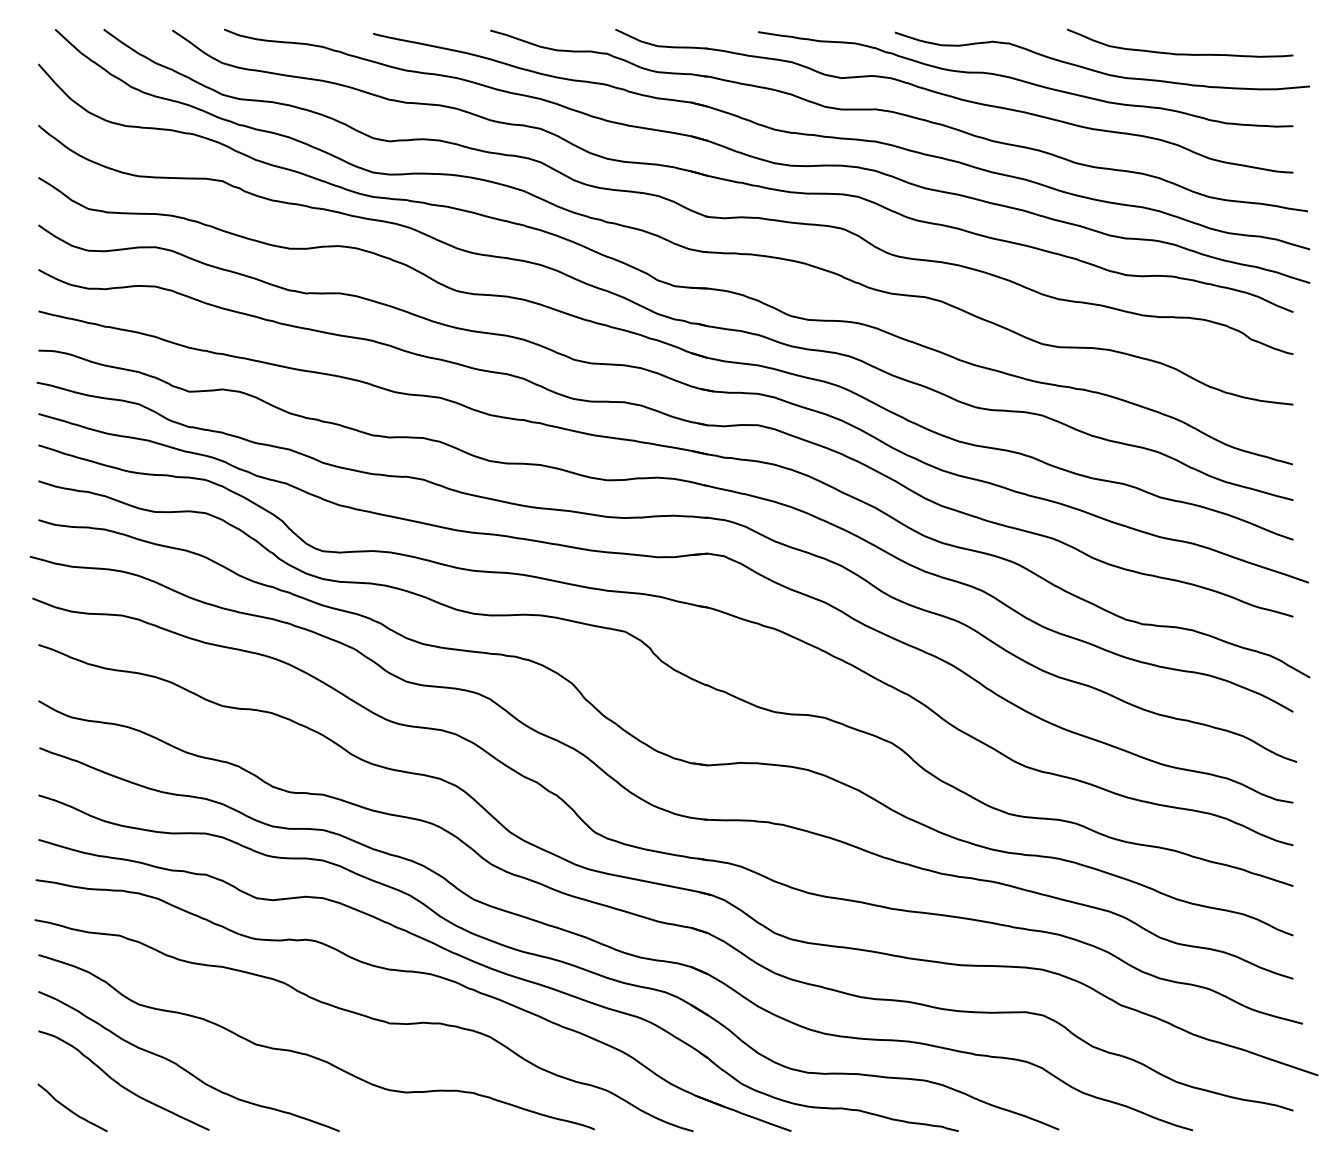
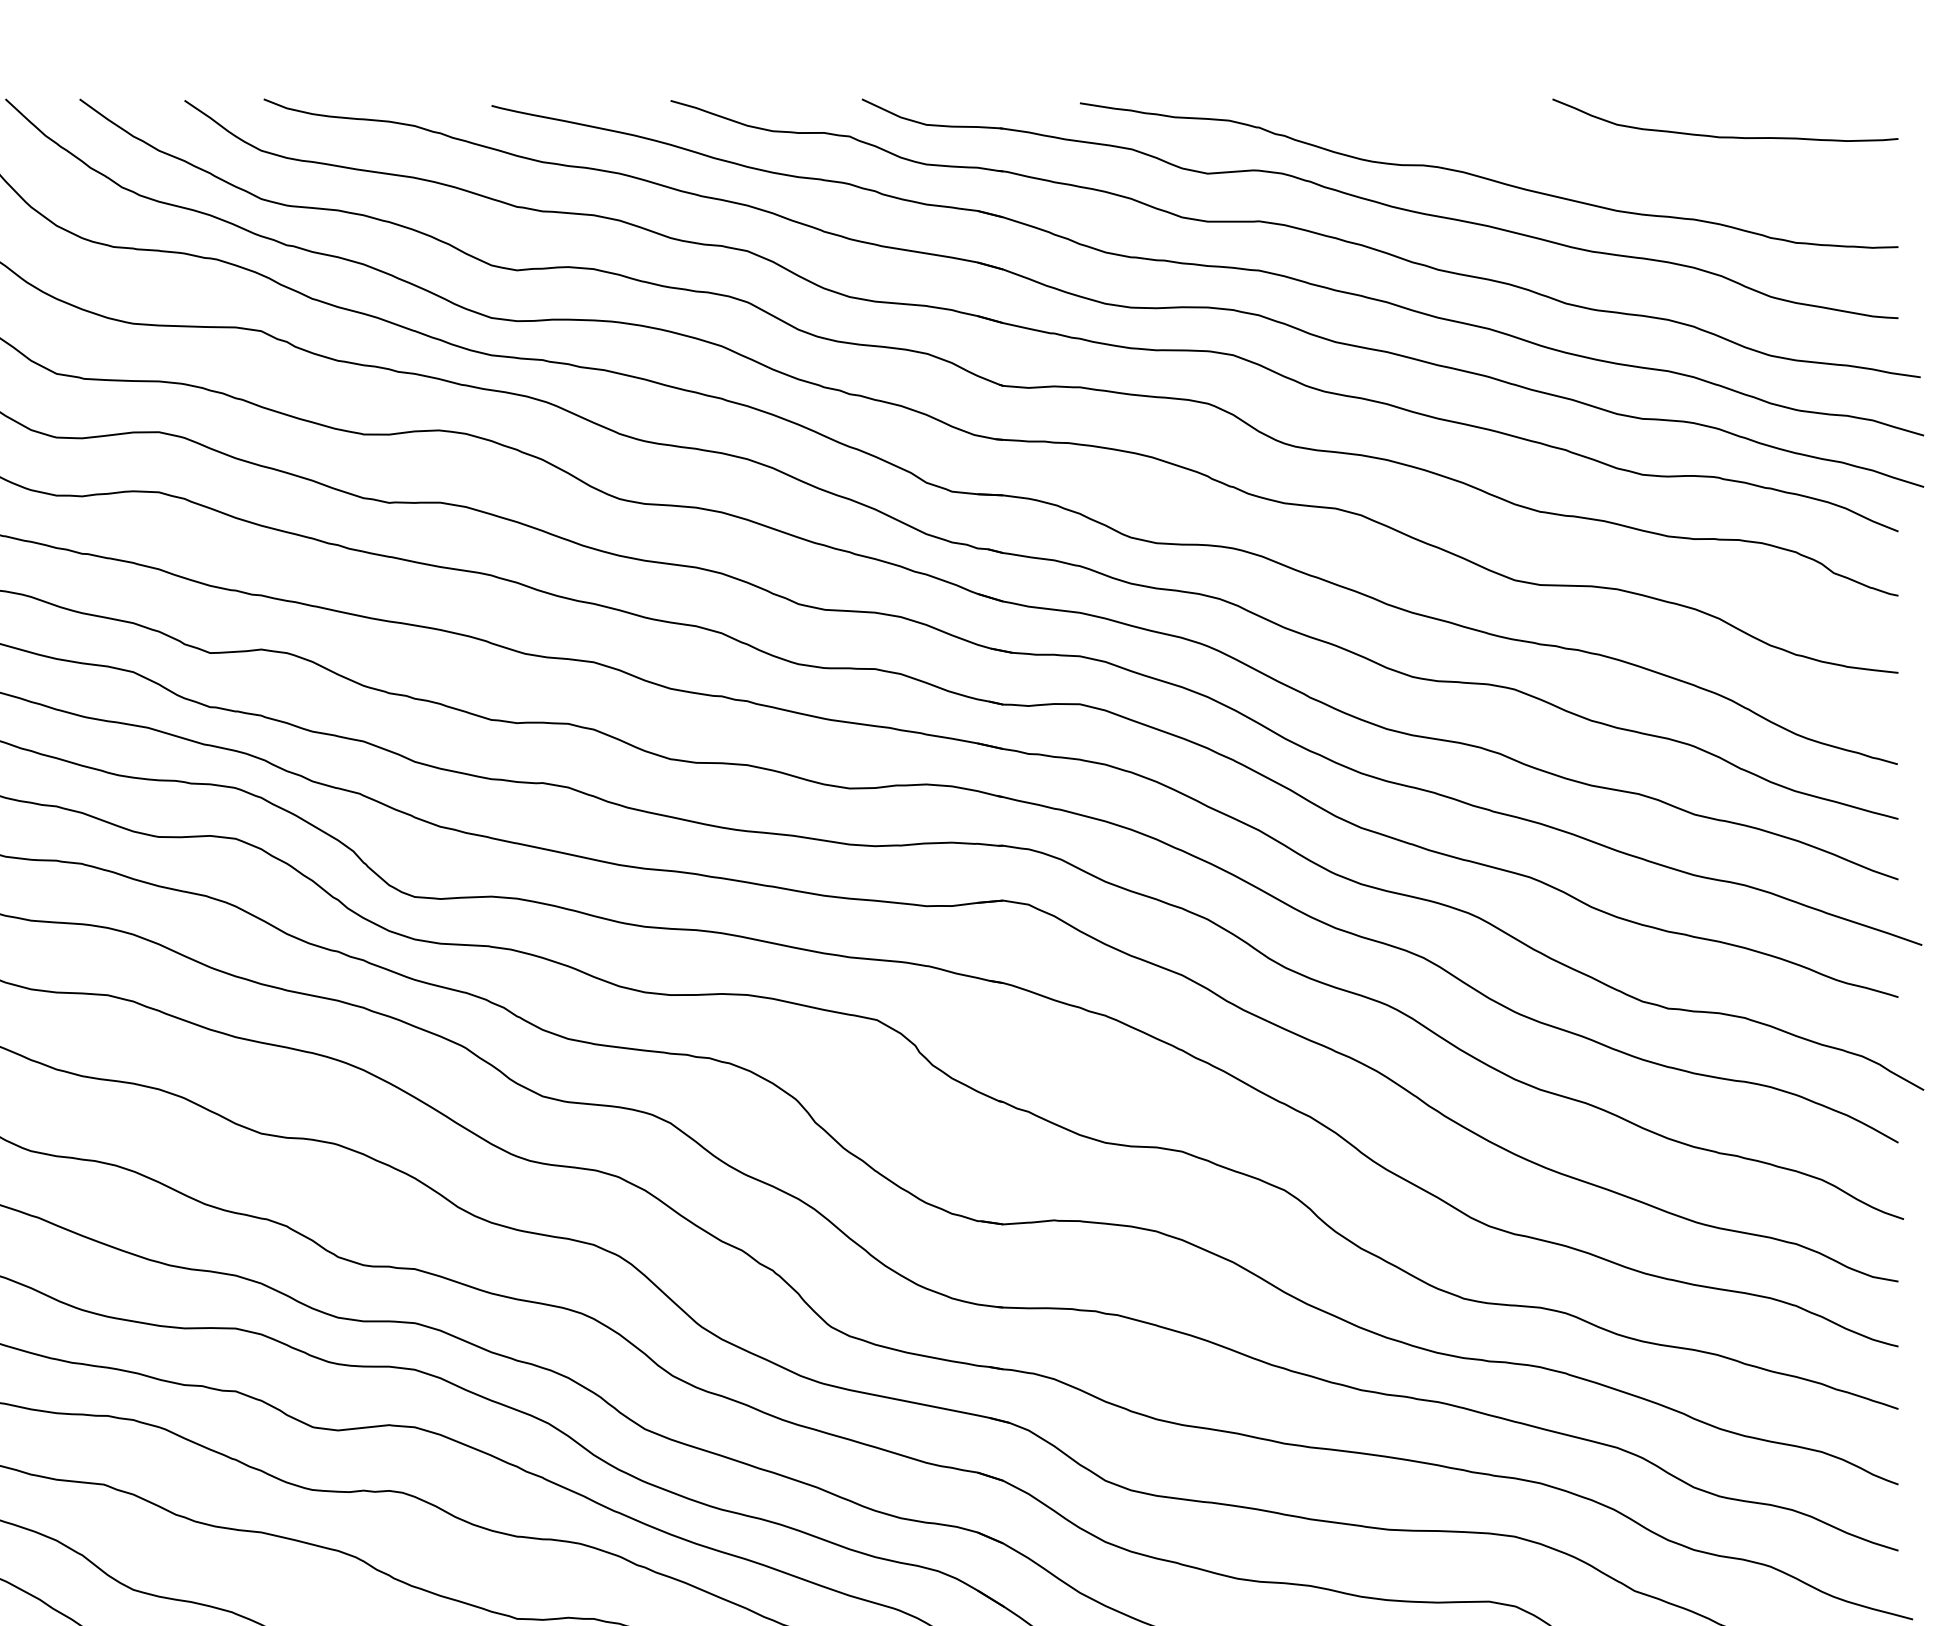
curve: (1101, 71) -> (1605, 163), removed

